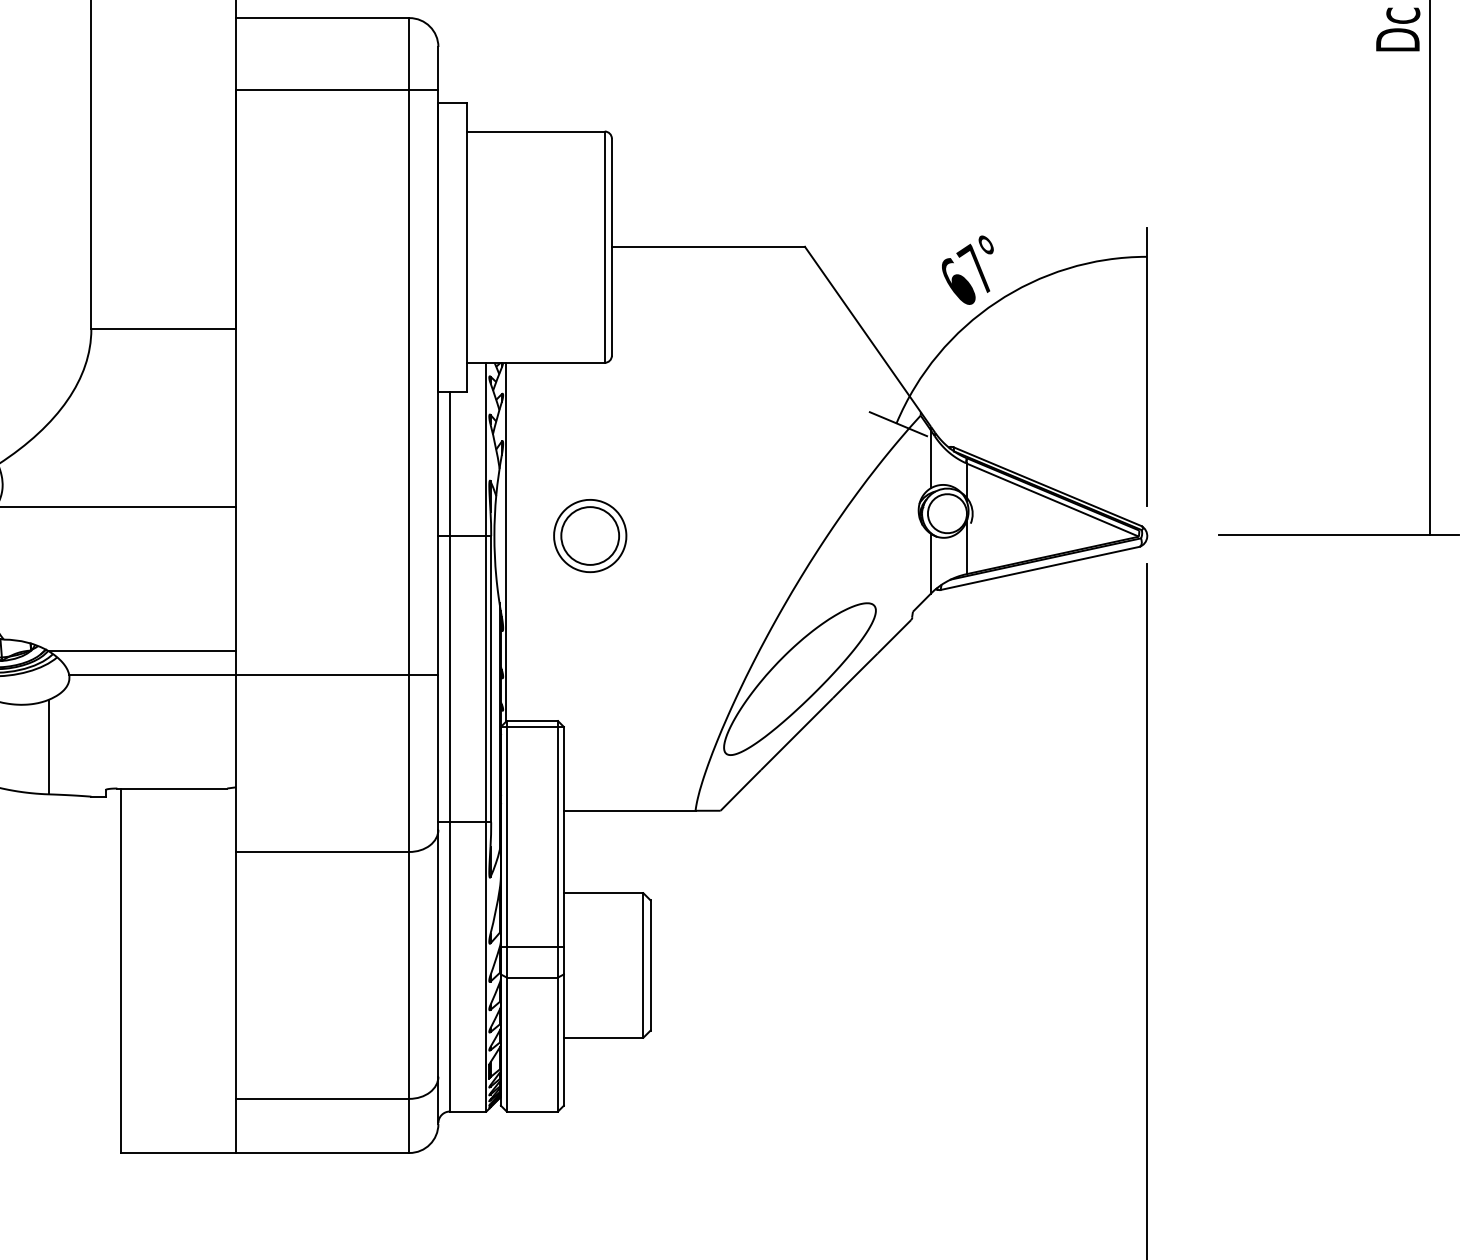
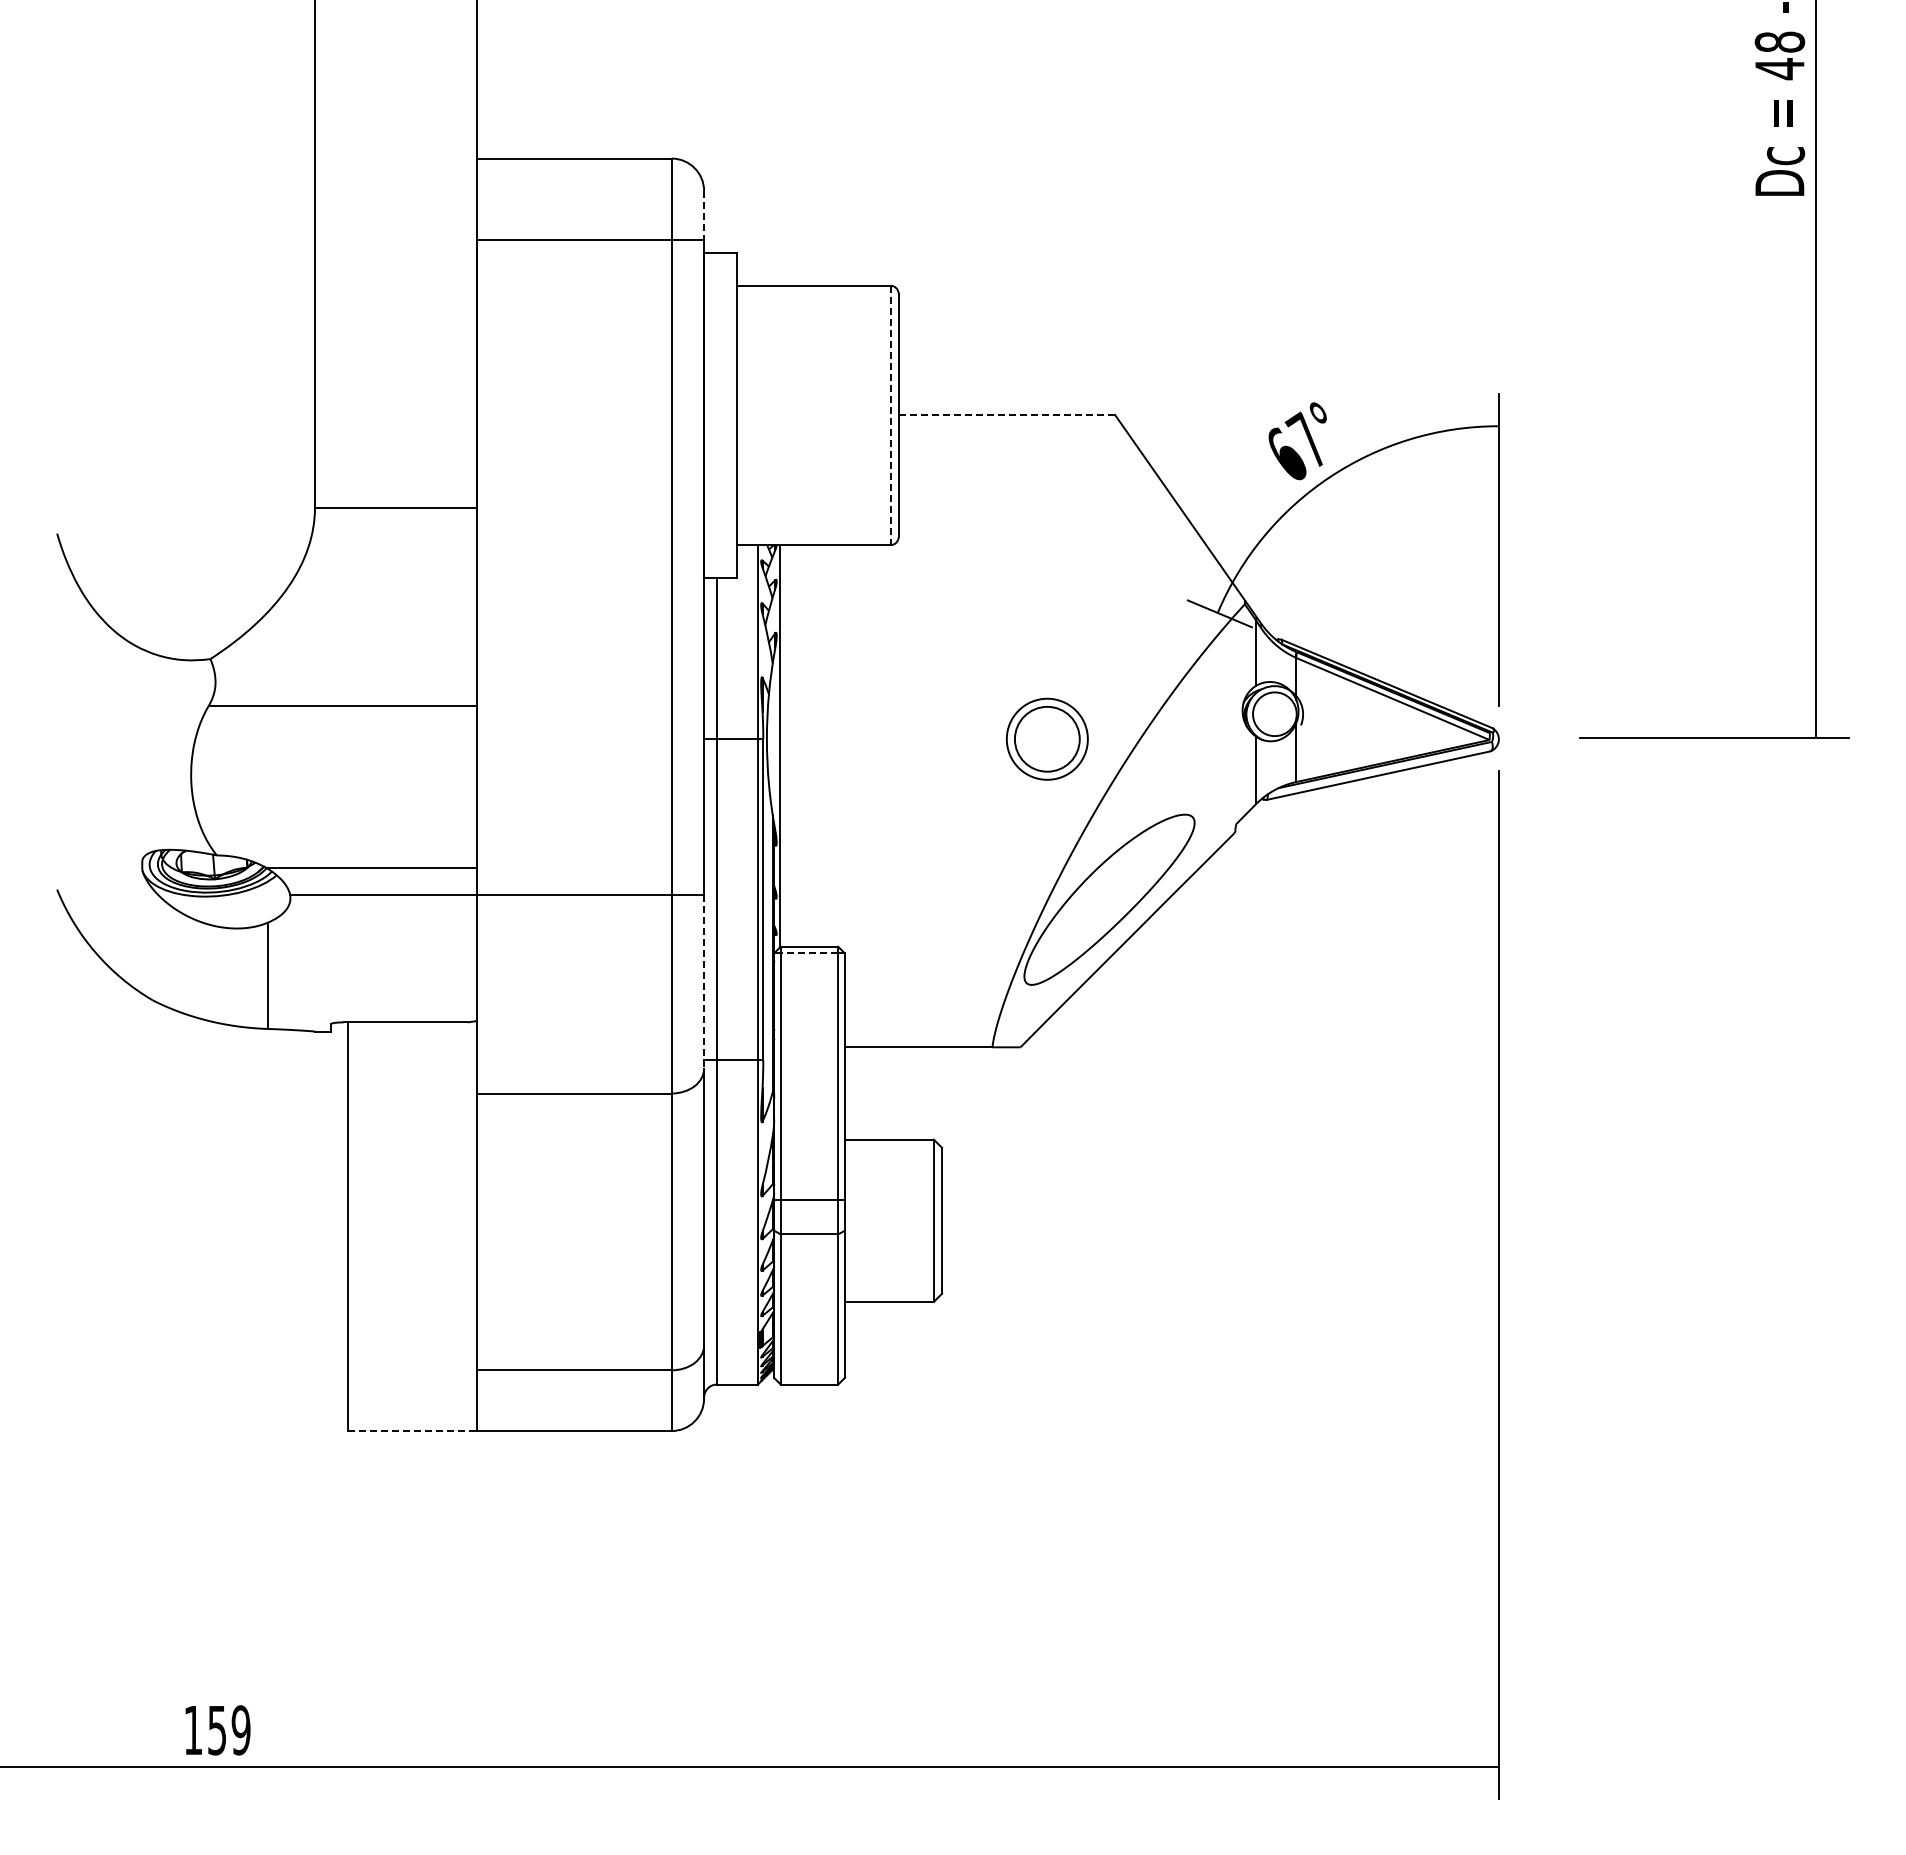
line: (438, 68) -> (704, 215), solid -> dashed
line: (604, 247) -> (890, 415), solid -> dashed
line: (708, 247) -> (1006, 415), solid -> dashed
part: (589, 535) -> (1046, 738), moved
line: (532, 727) -> (809, 953), solid -> dashed
line: (438, 752) -> (704, 981), solid -> dashed
line: (179, 1153) -> (413, 1431), solid -> dashed

